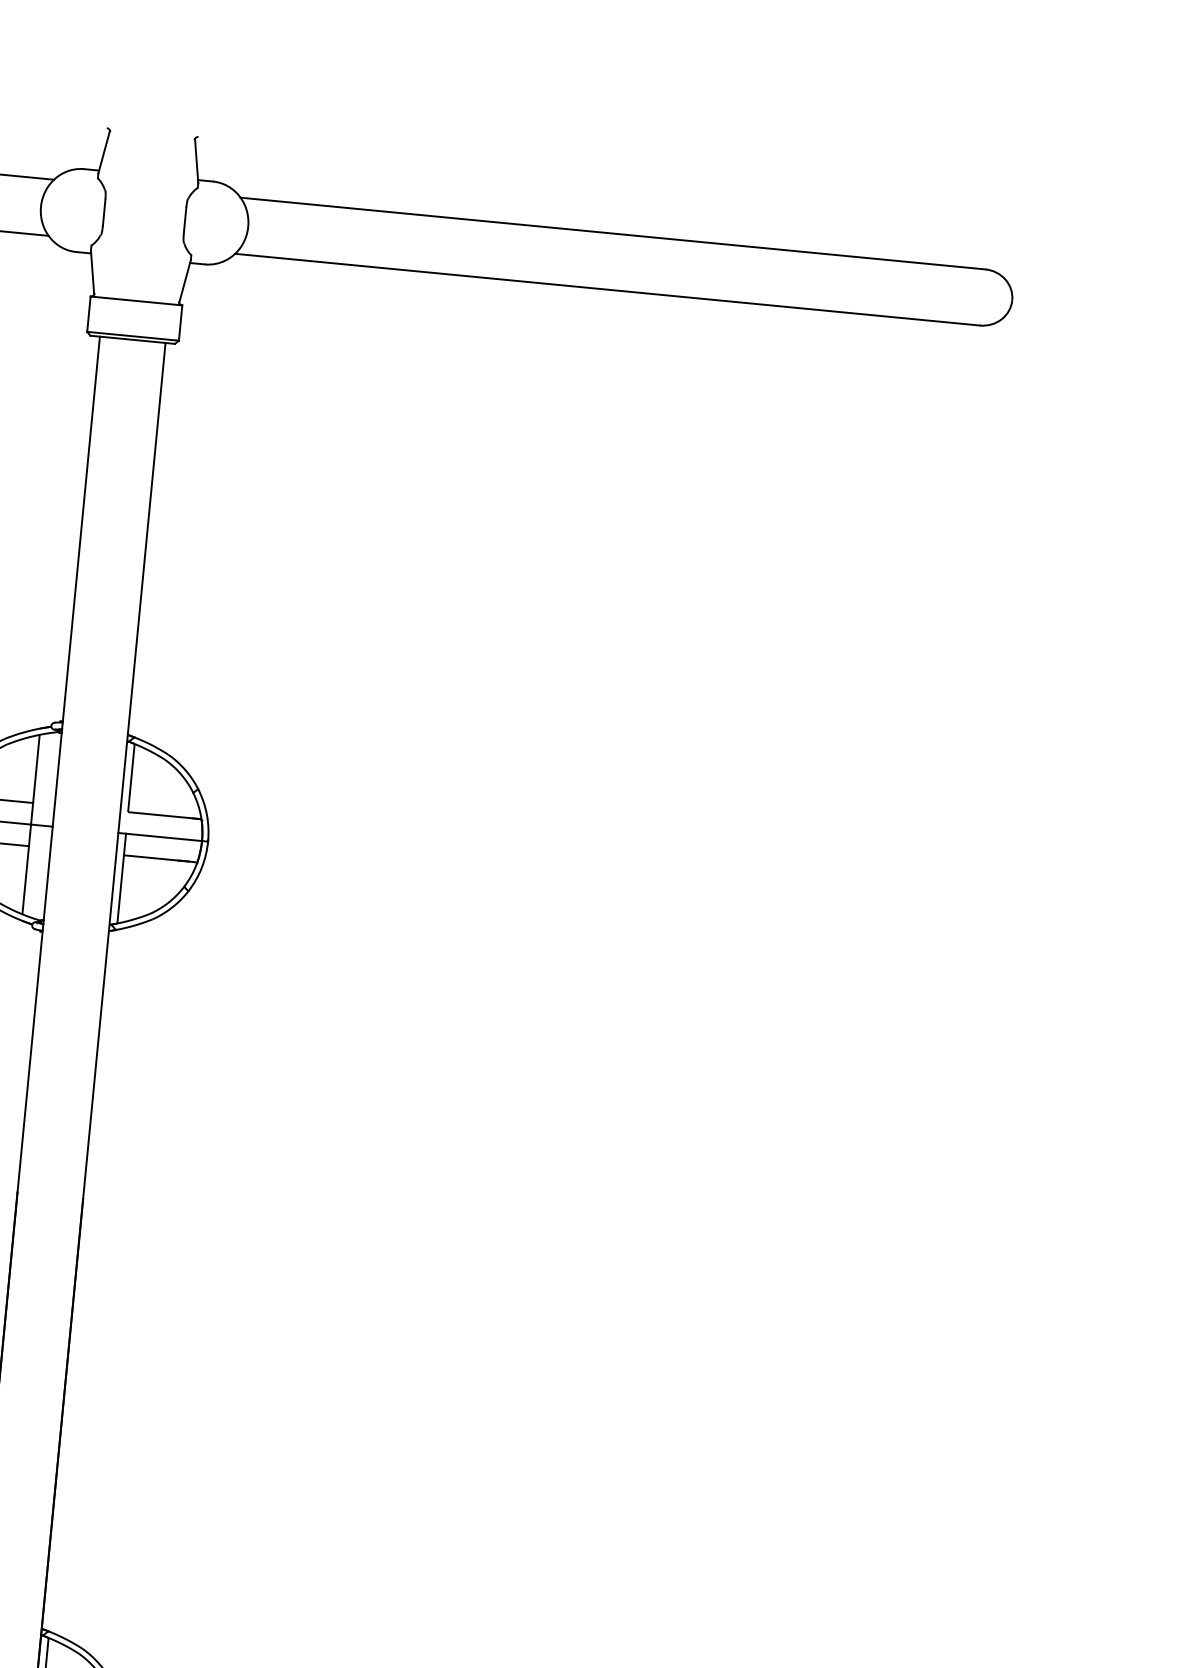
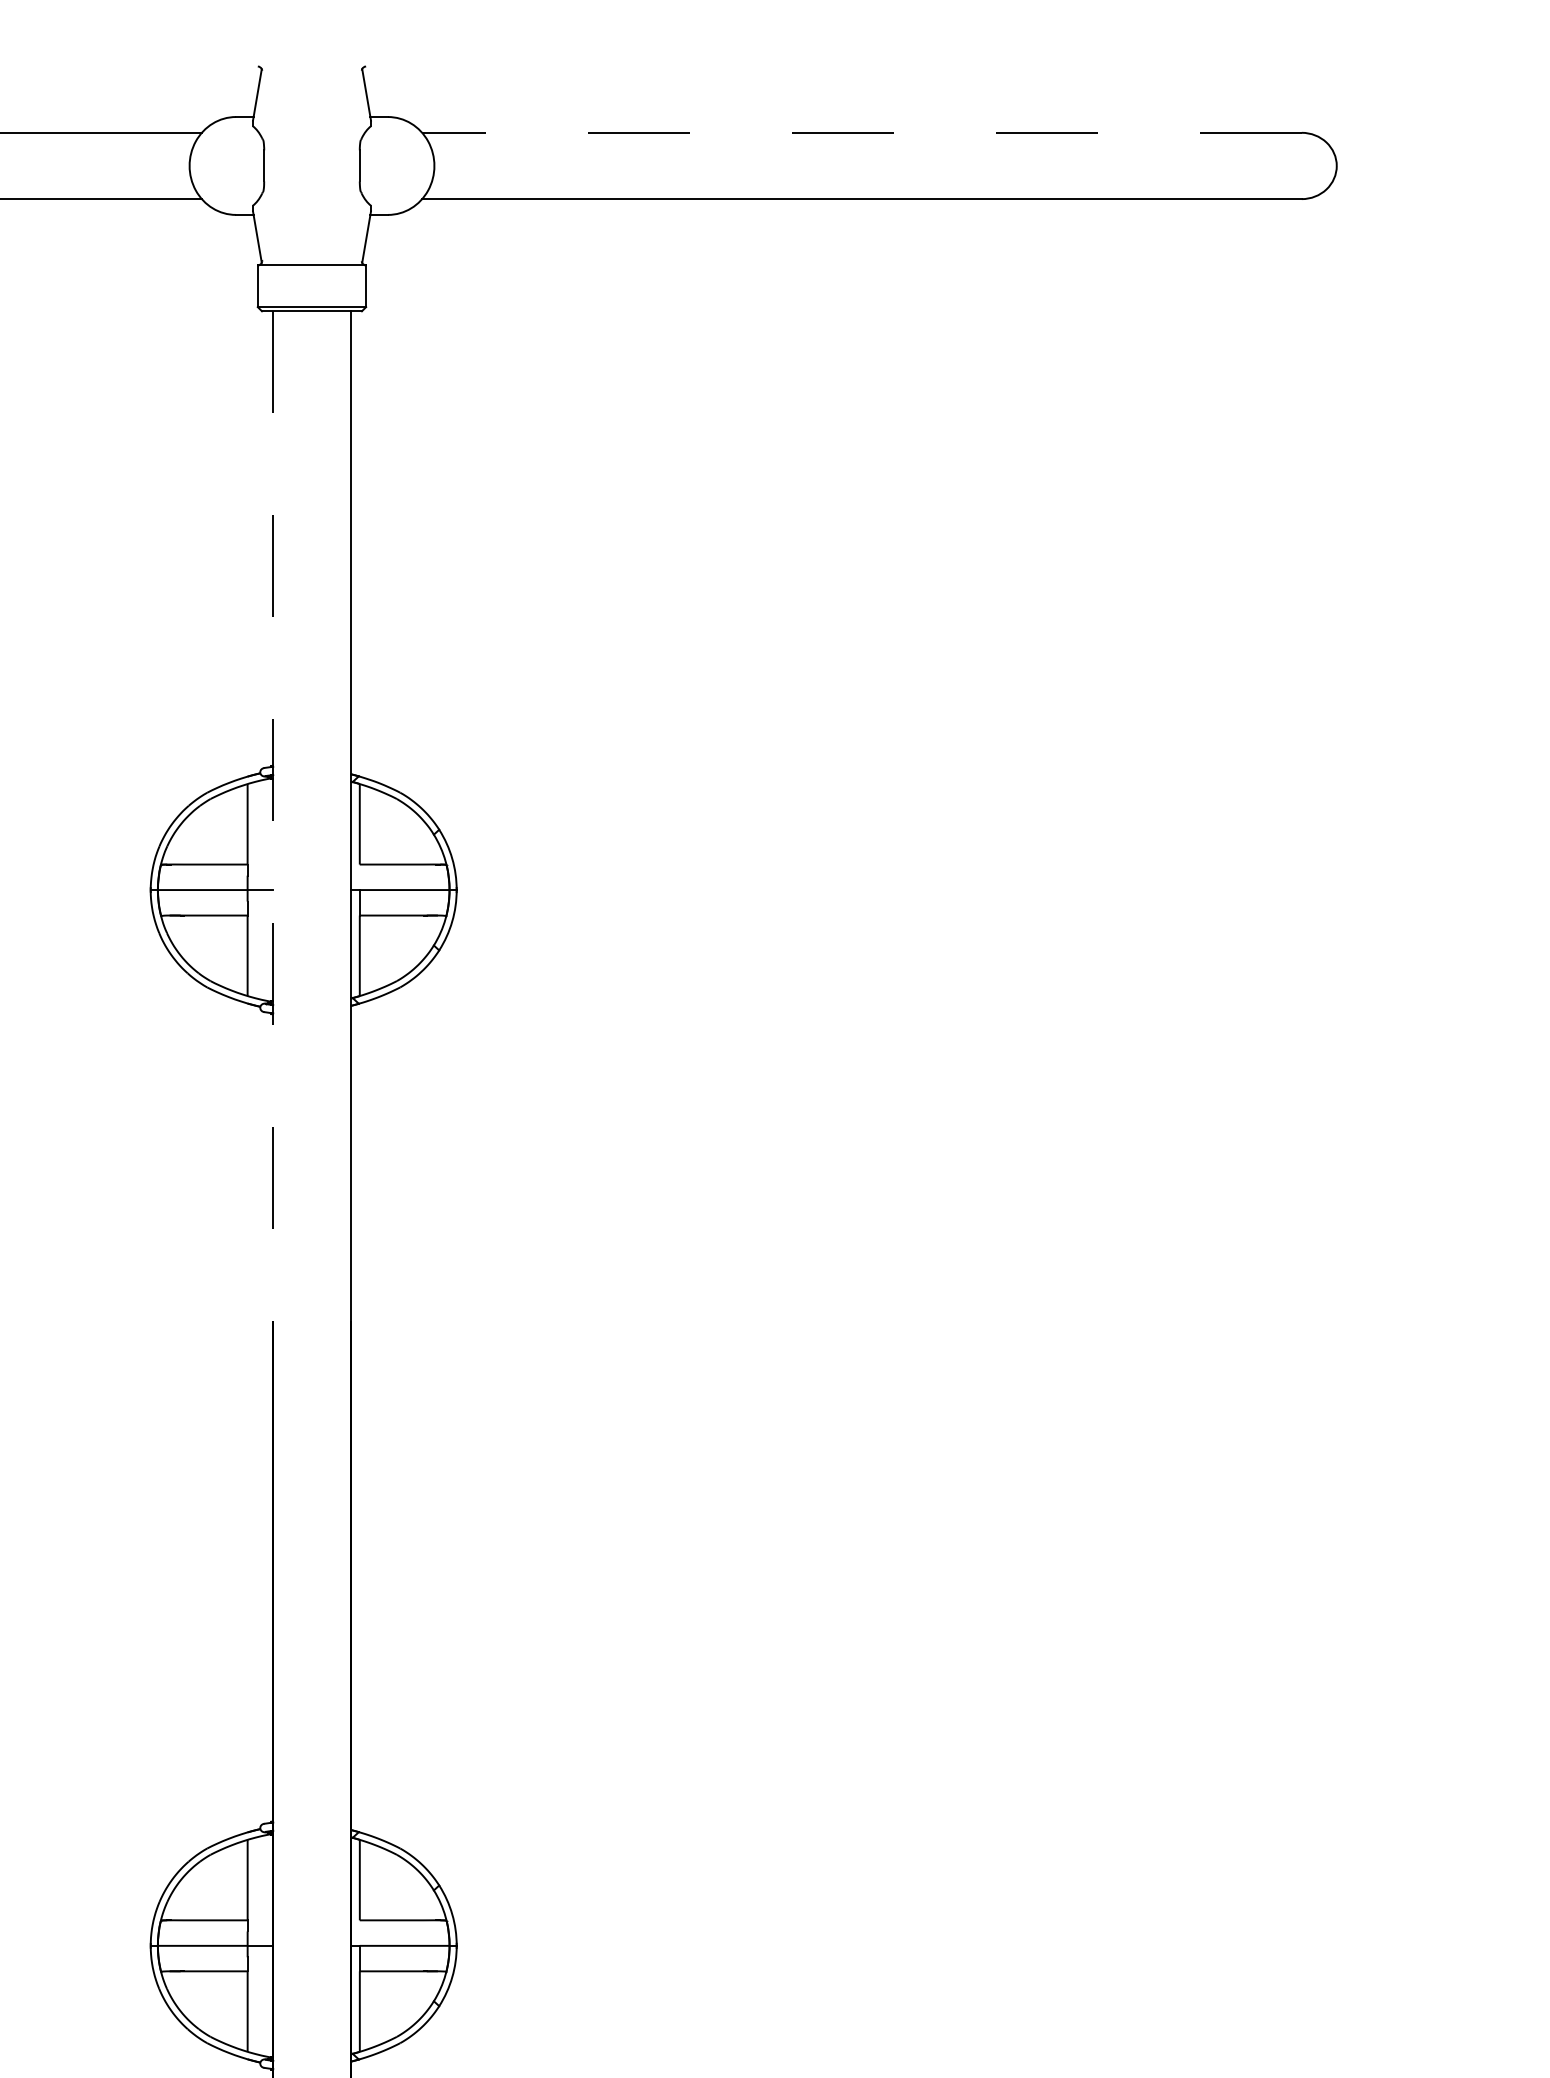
line: (612, 233) -> (861, 132), solid -> dashed
line: (58, 764) -> (273, 816), solid -> dashed

